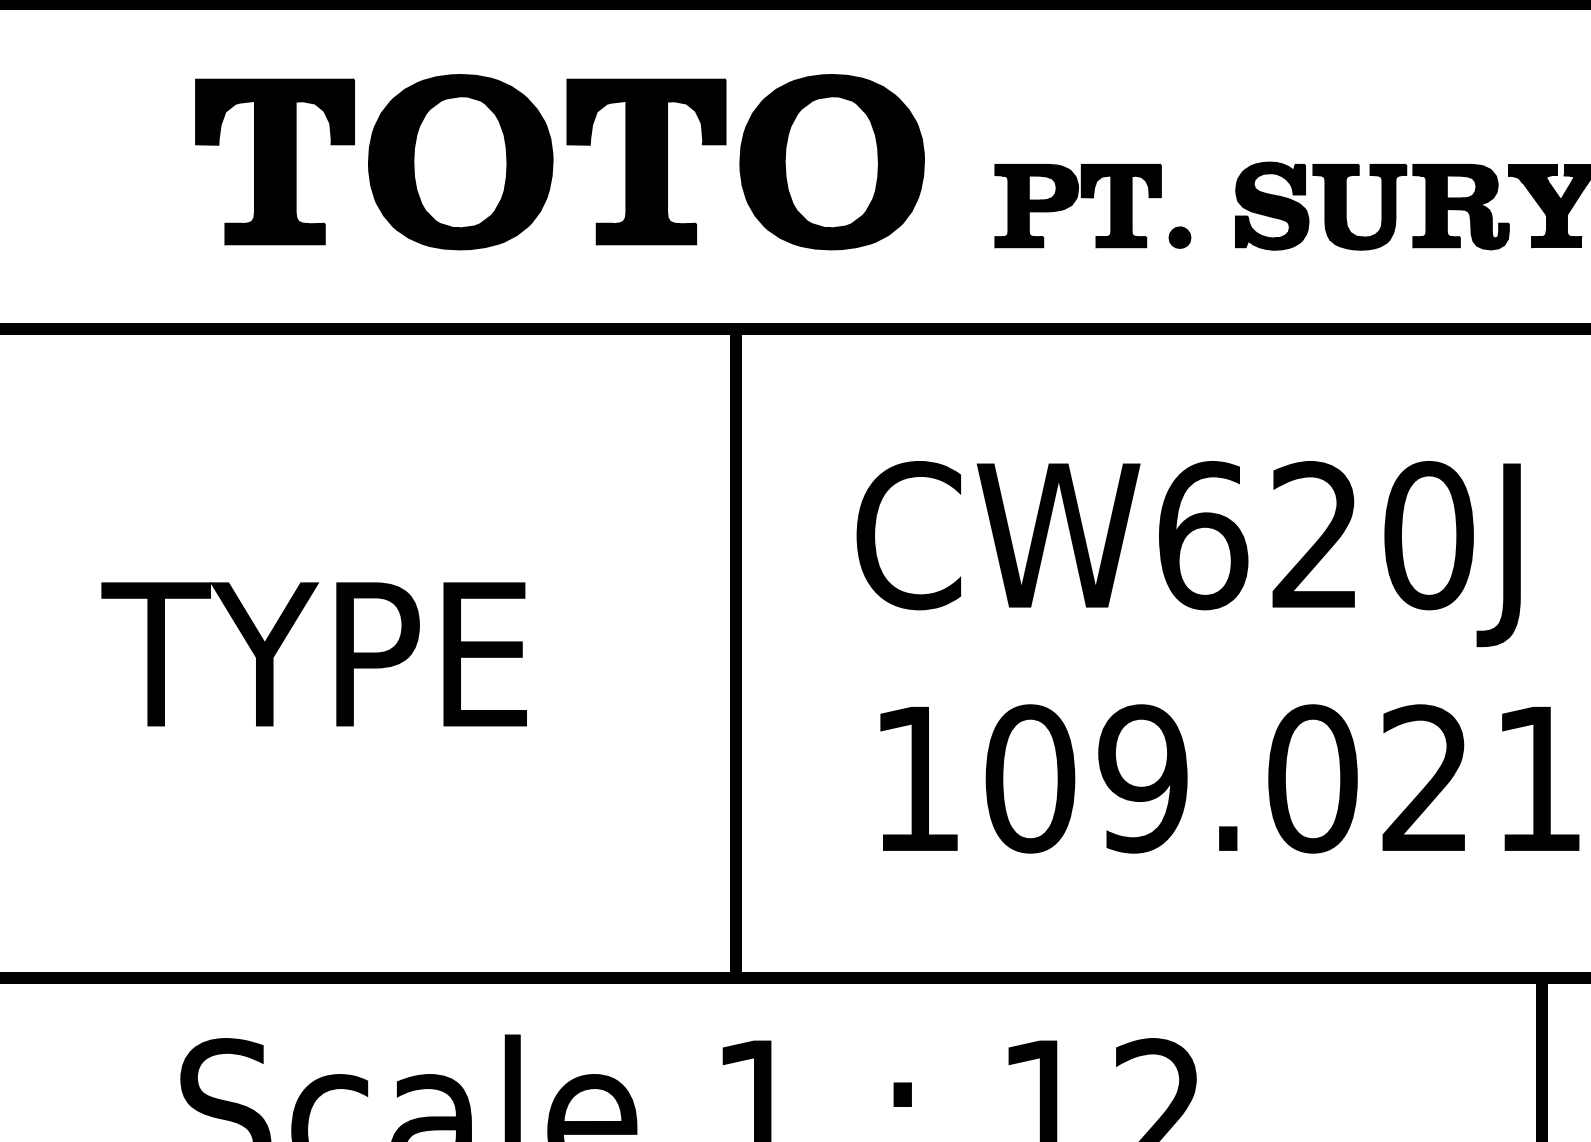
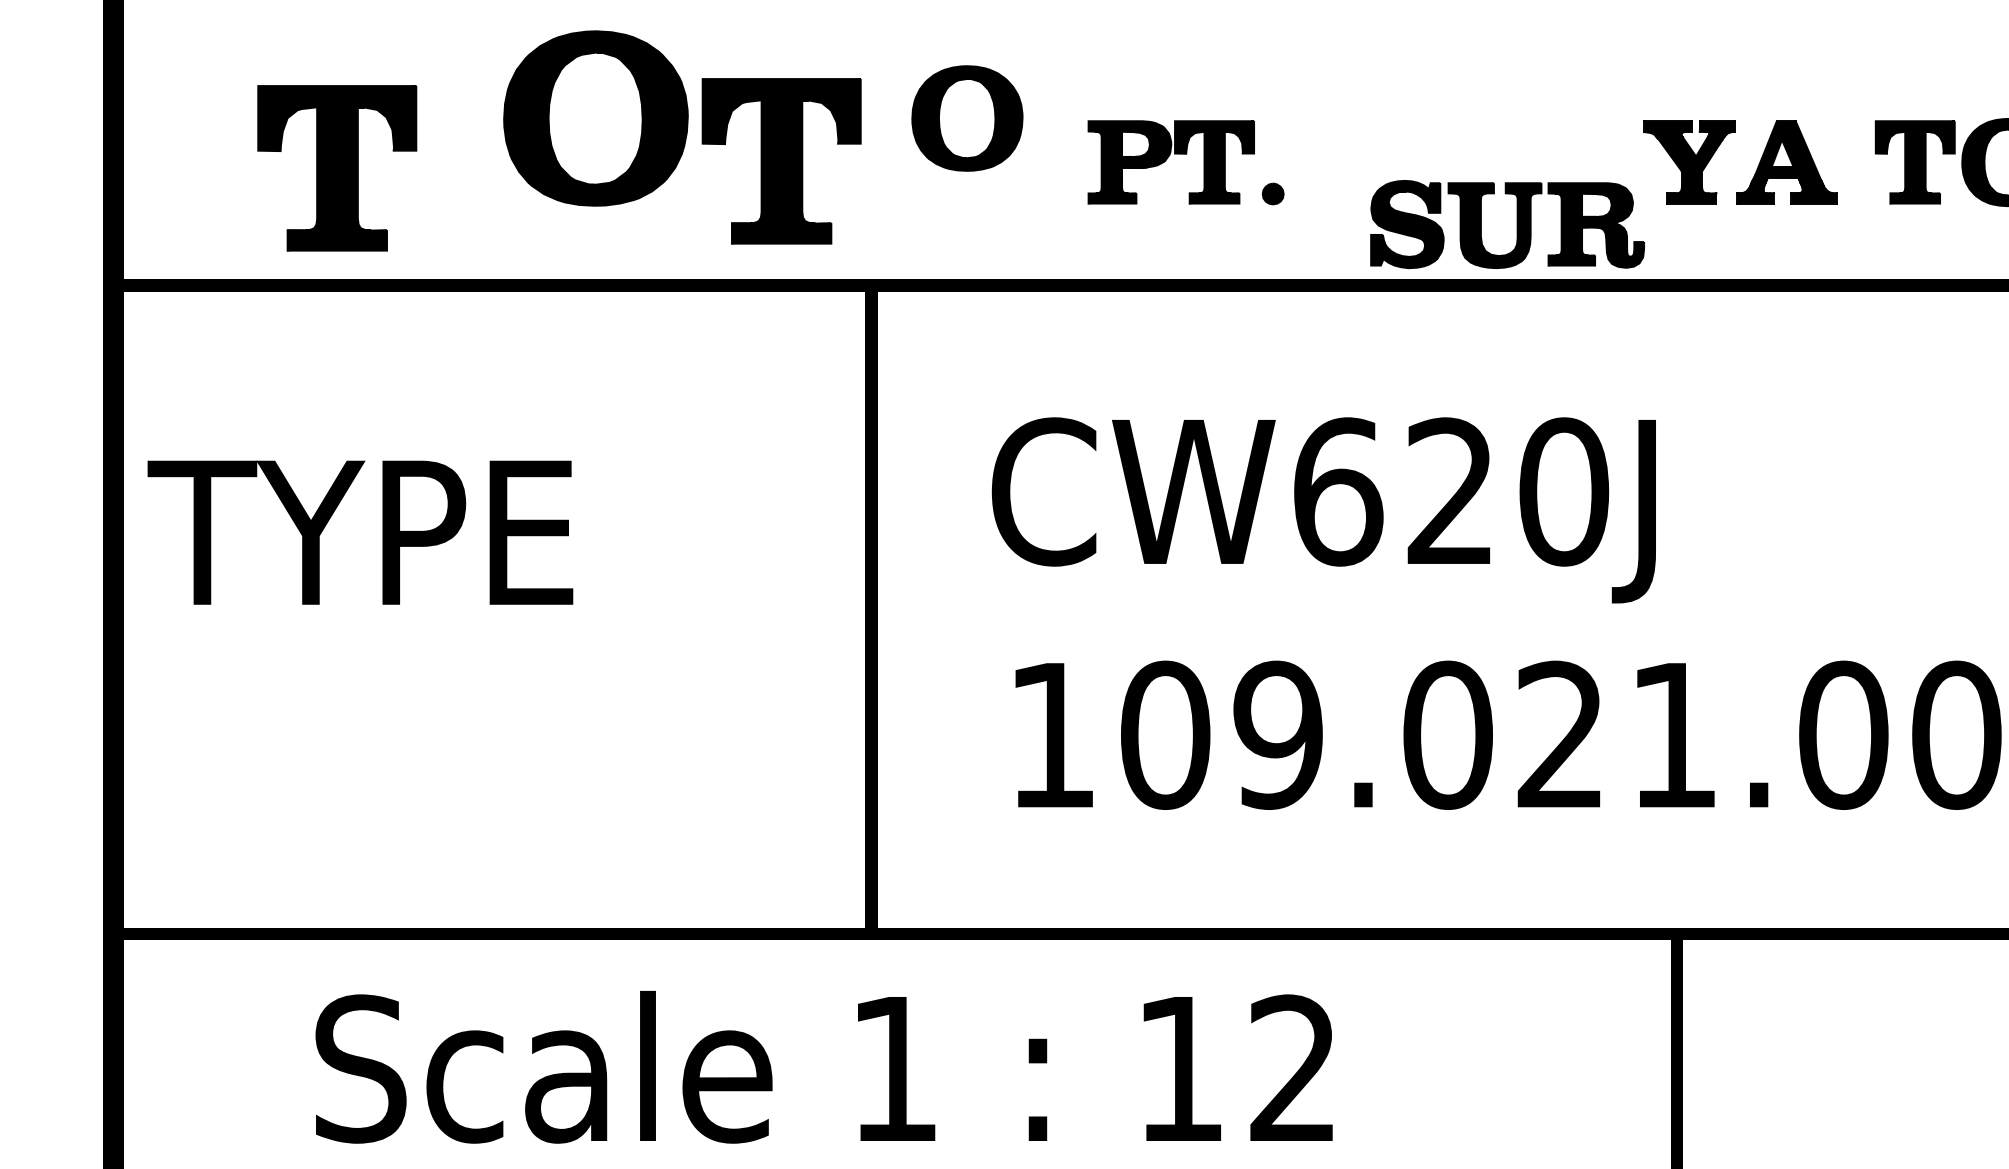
part: (275, 162) -> (337, 168), moved
part: (646, 162) -> (781, 161), moved
part: (832, 162) -> (967, 118), size x0.6
part: (1092, 198) -> (1185, 154), moved
part: (1381, 206) -> (1516, 224), moved
text: (314, 654) -> (360, 532), moved

